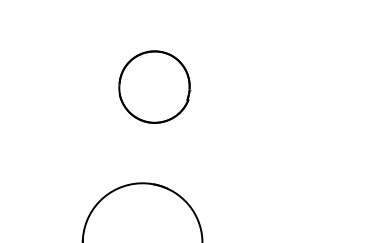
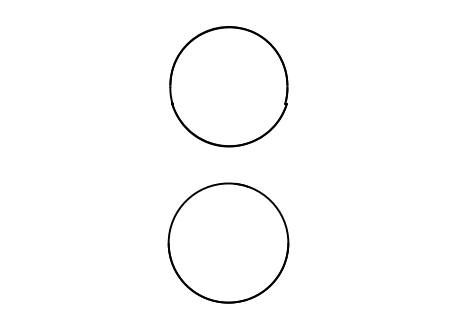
part: (154, 86) -> (228, 86), size x1.67

